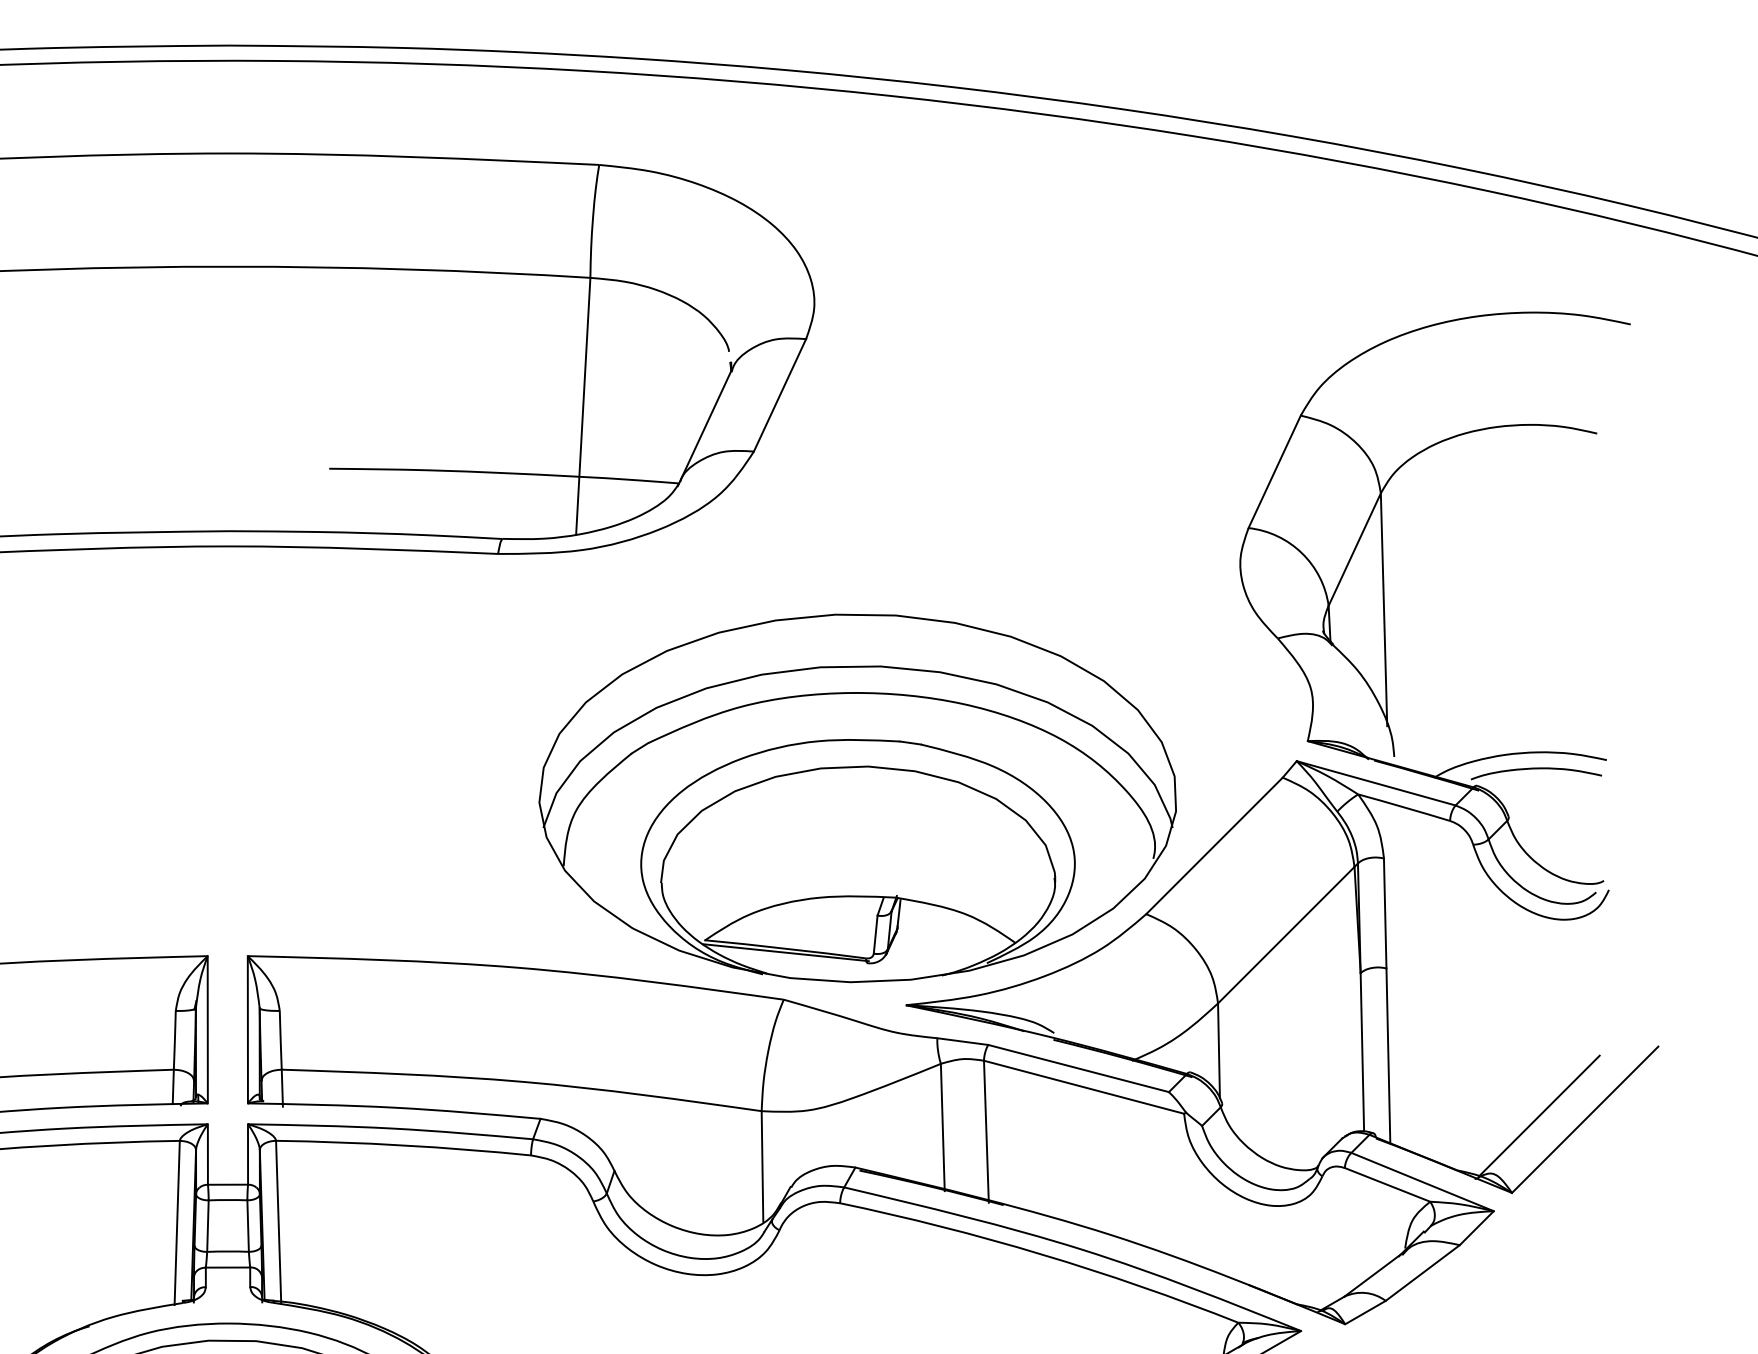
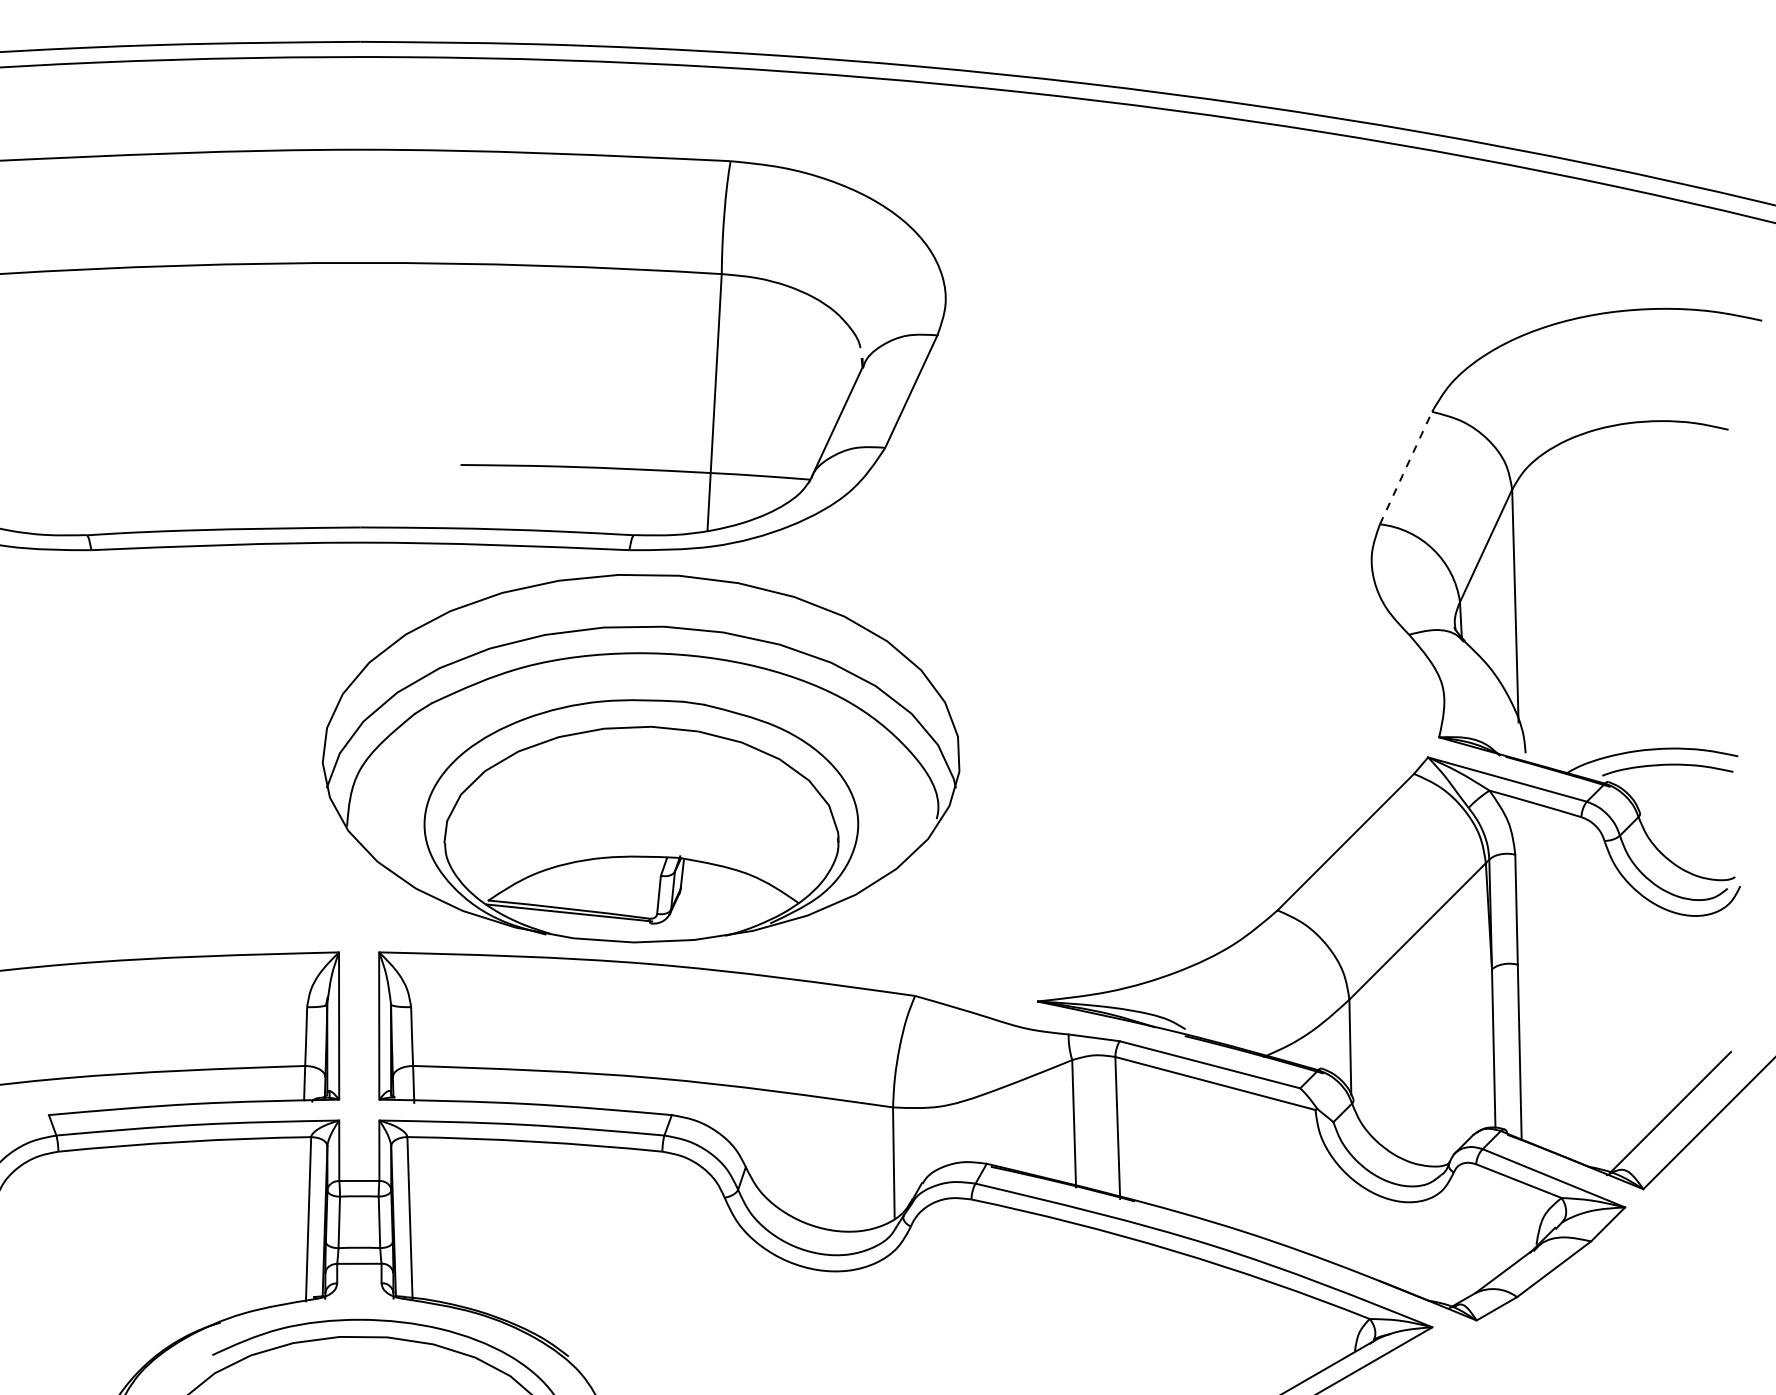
line: (1275, 472) -> (1406, 468), solid -> dashed
part: (857, 798) -> (640, 758), moved

